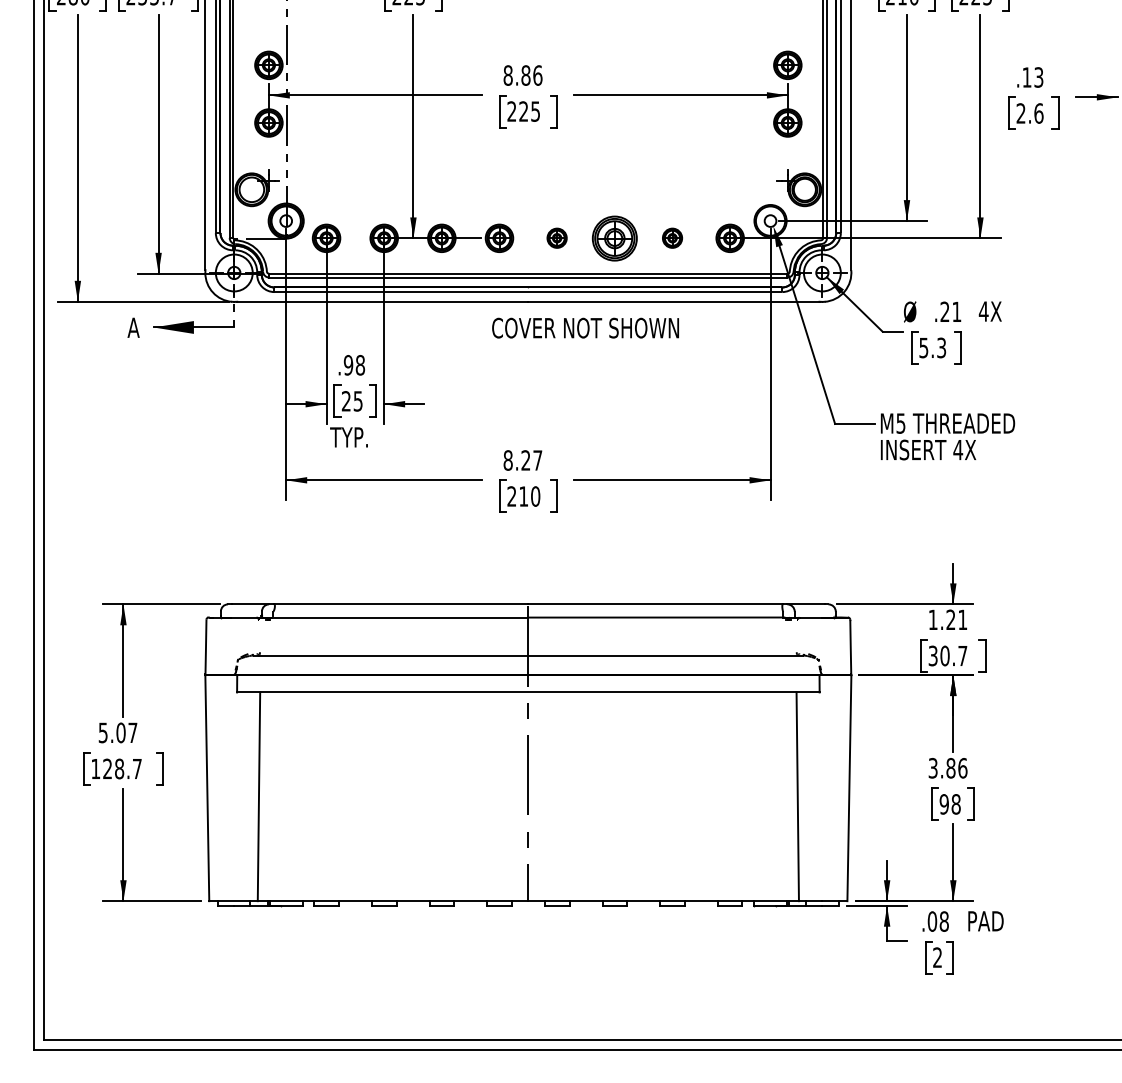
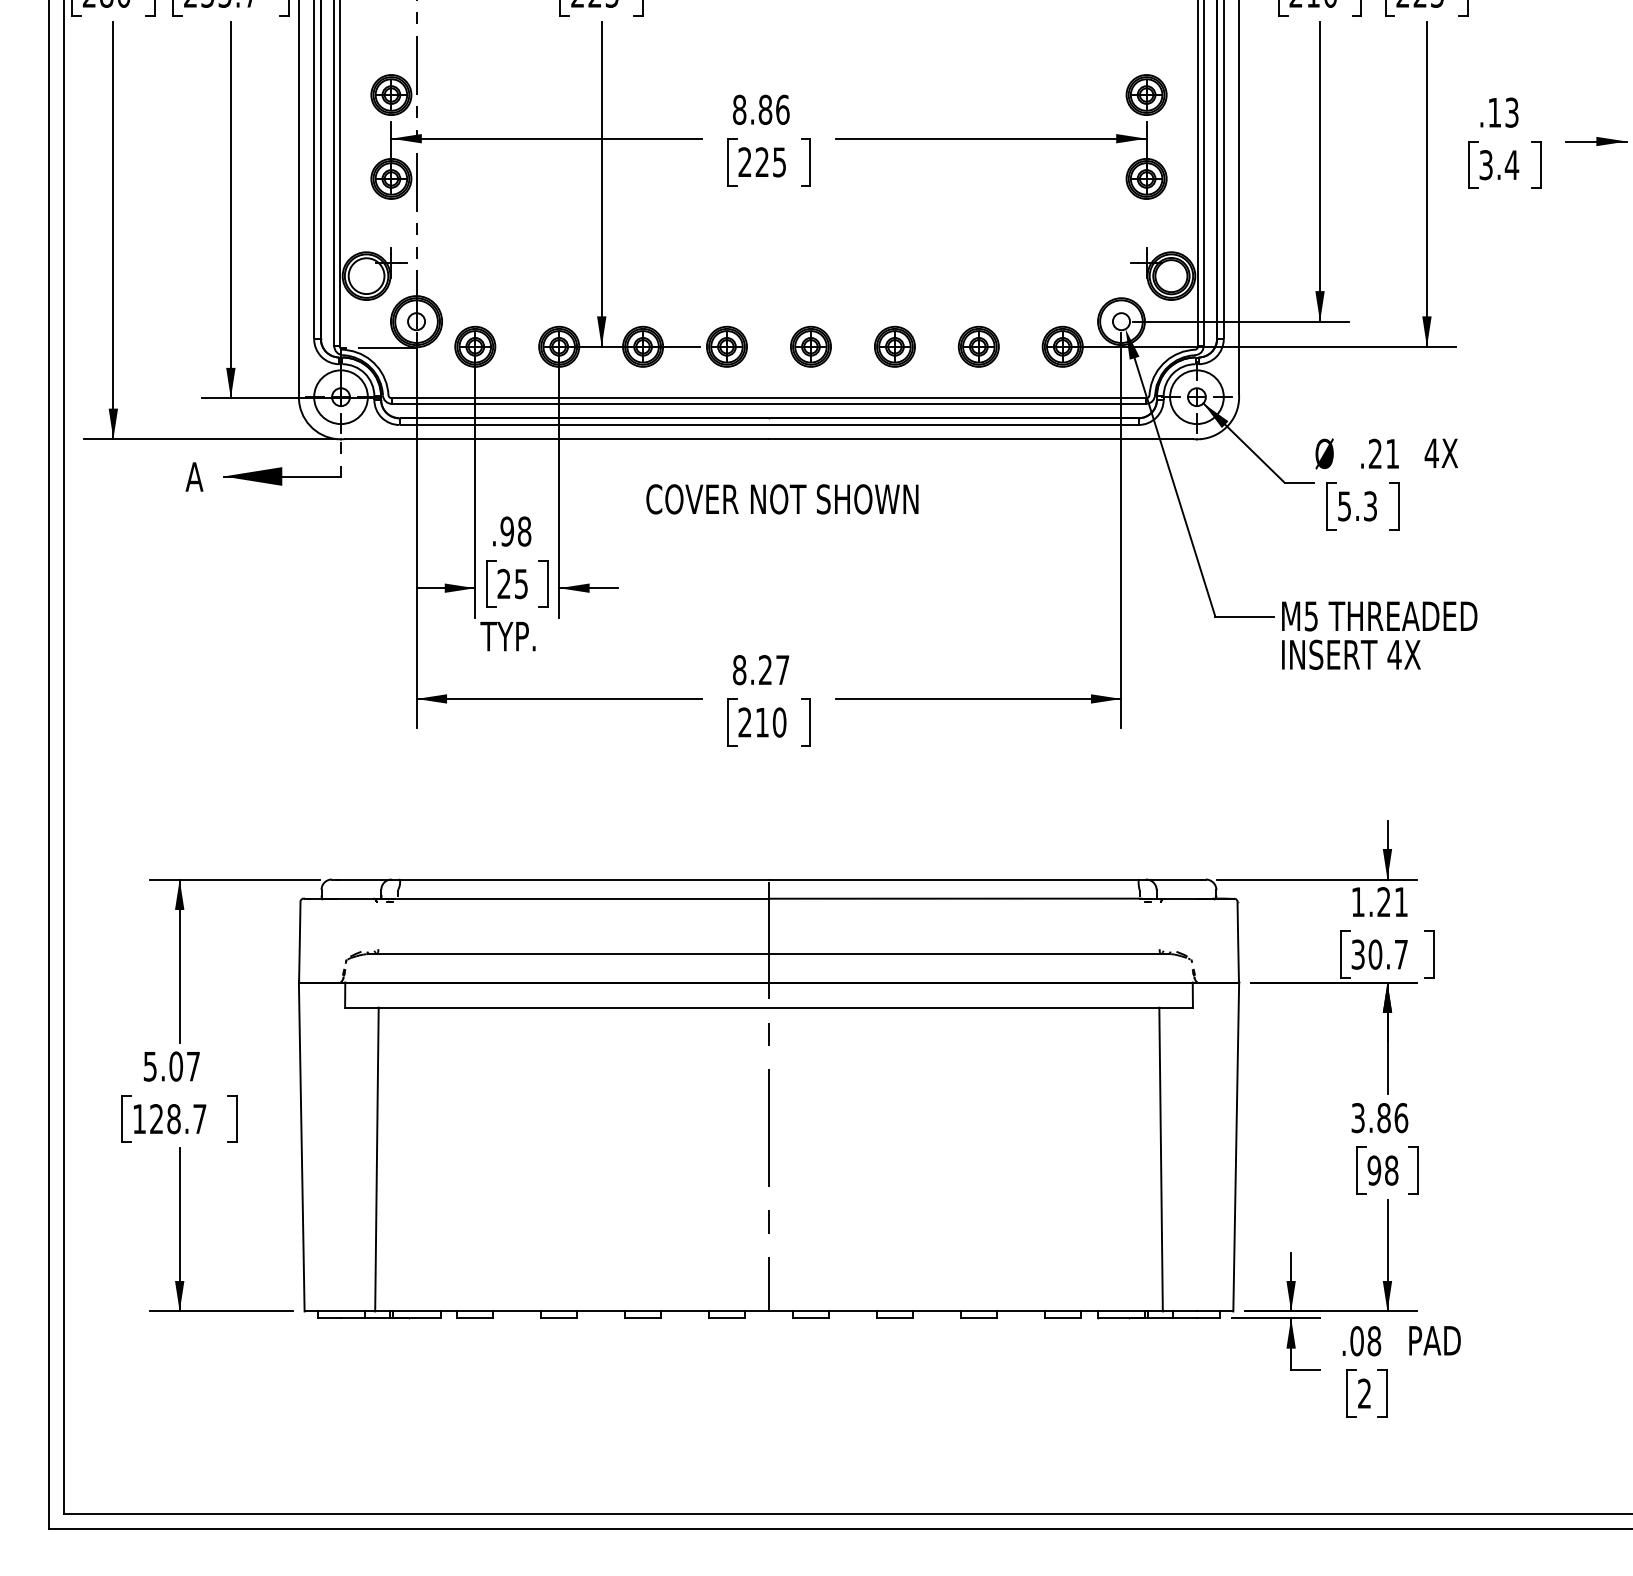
text: (1029, 113) -> (1498, 165), 2.6 -> 3.4
part: (556, 237) -> (809, 345), size x1.43
part: (614, 237) -> (894, 345), size x0.62
part: (672, 237) -> (978, 345), size x1.43
text: (585, 327) -> (782, 498), moved

